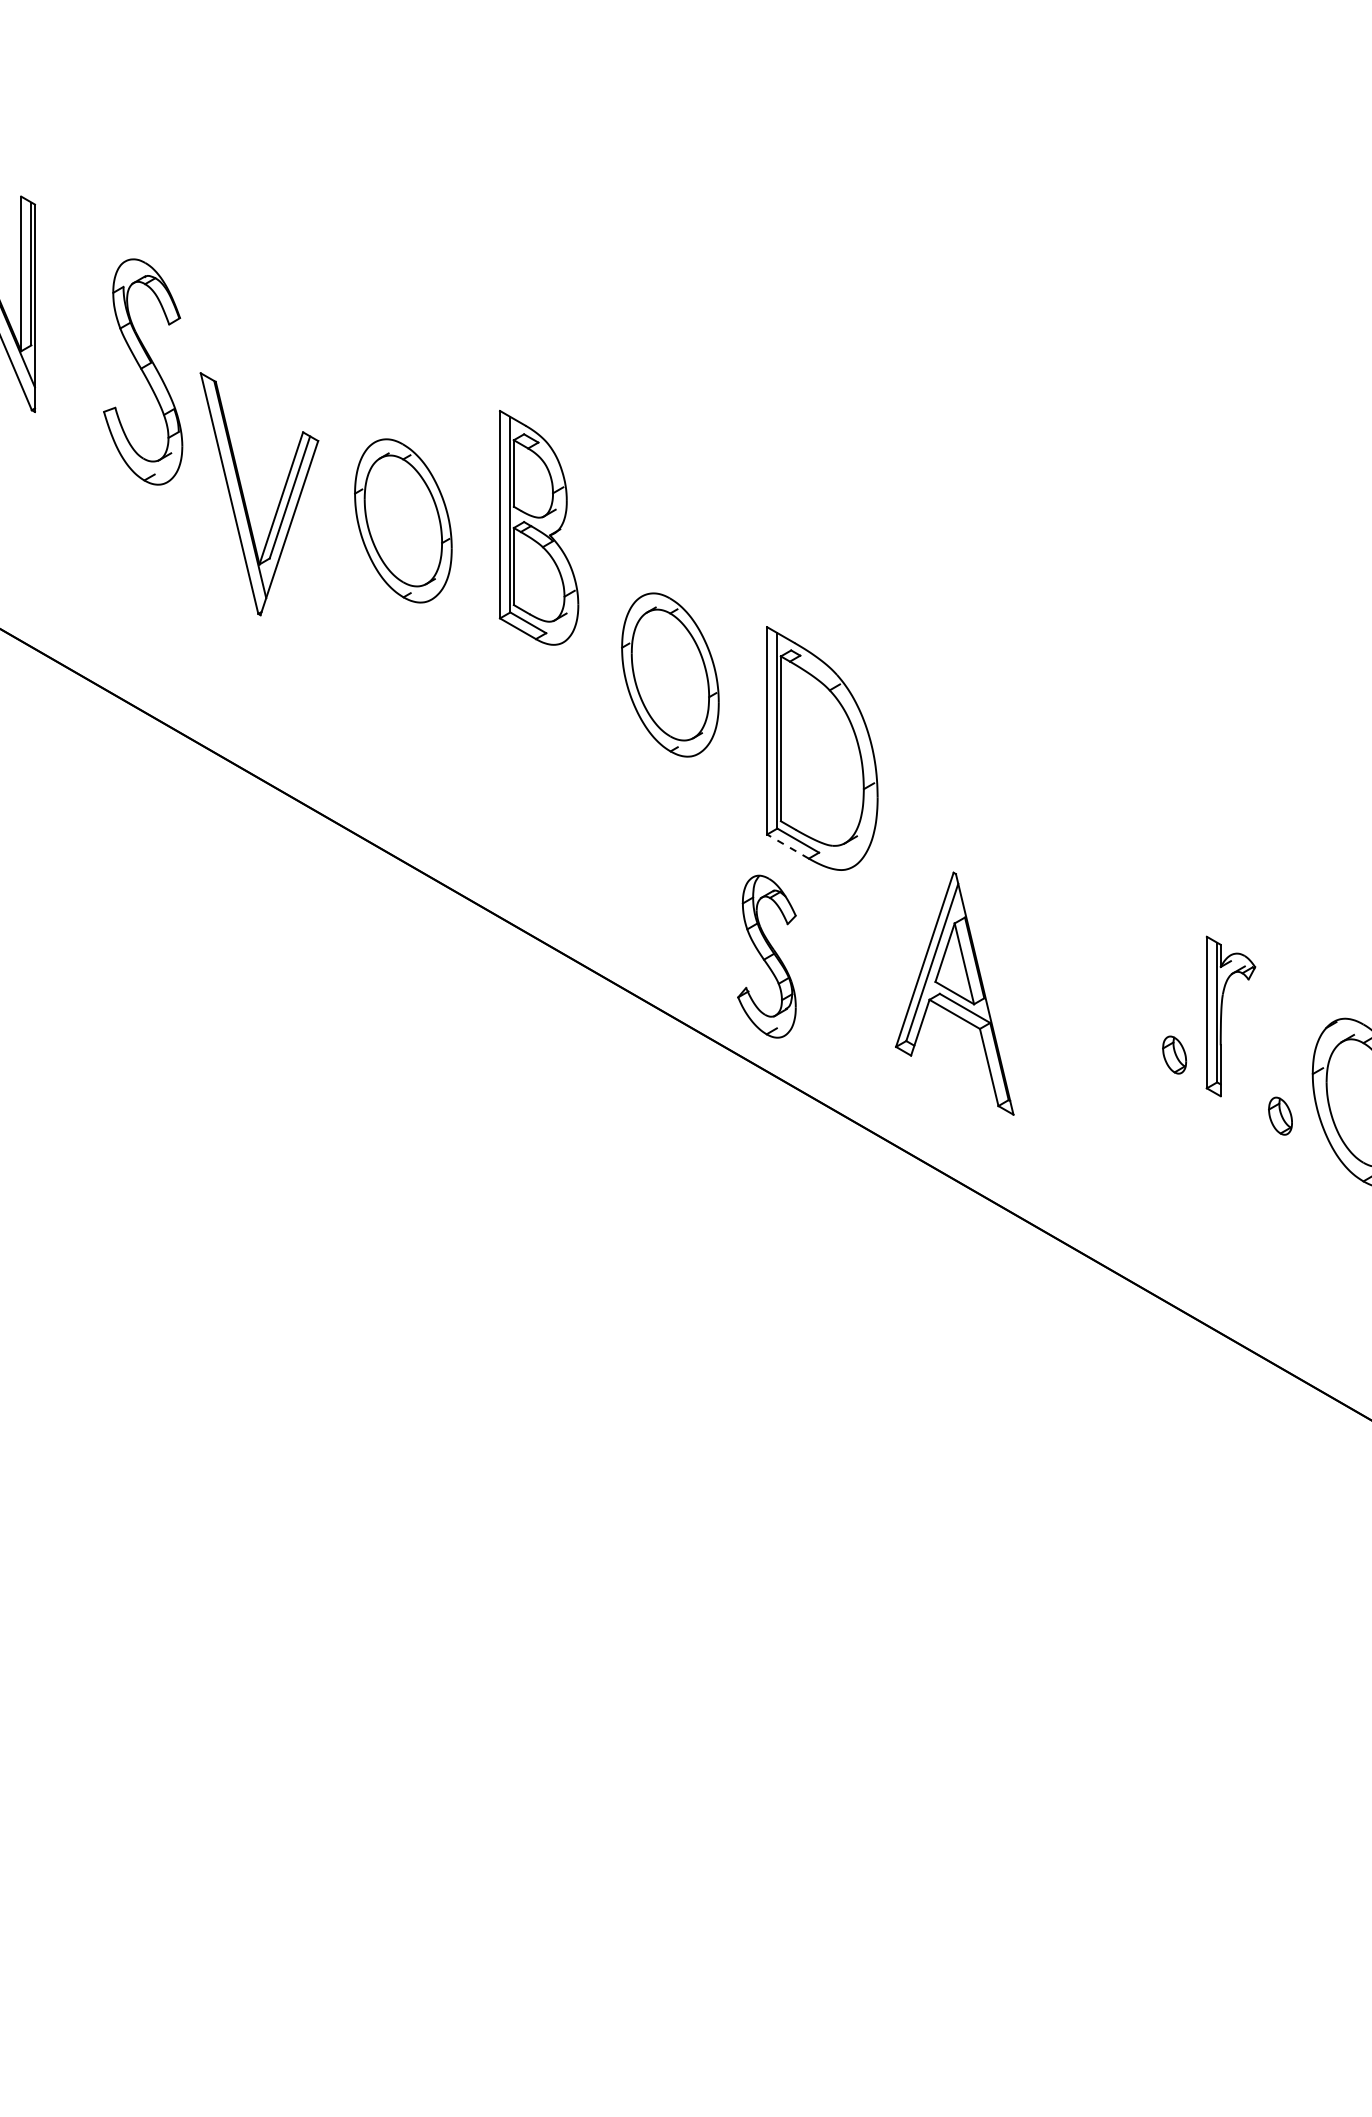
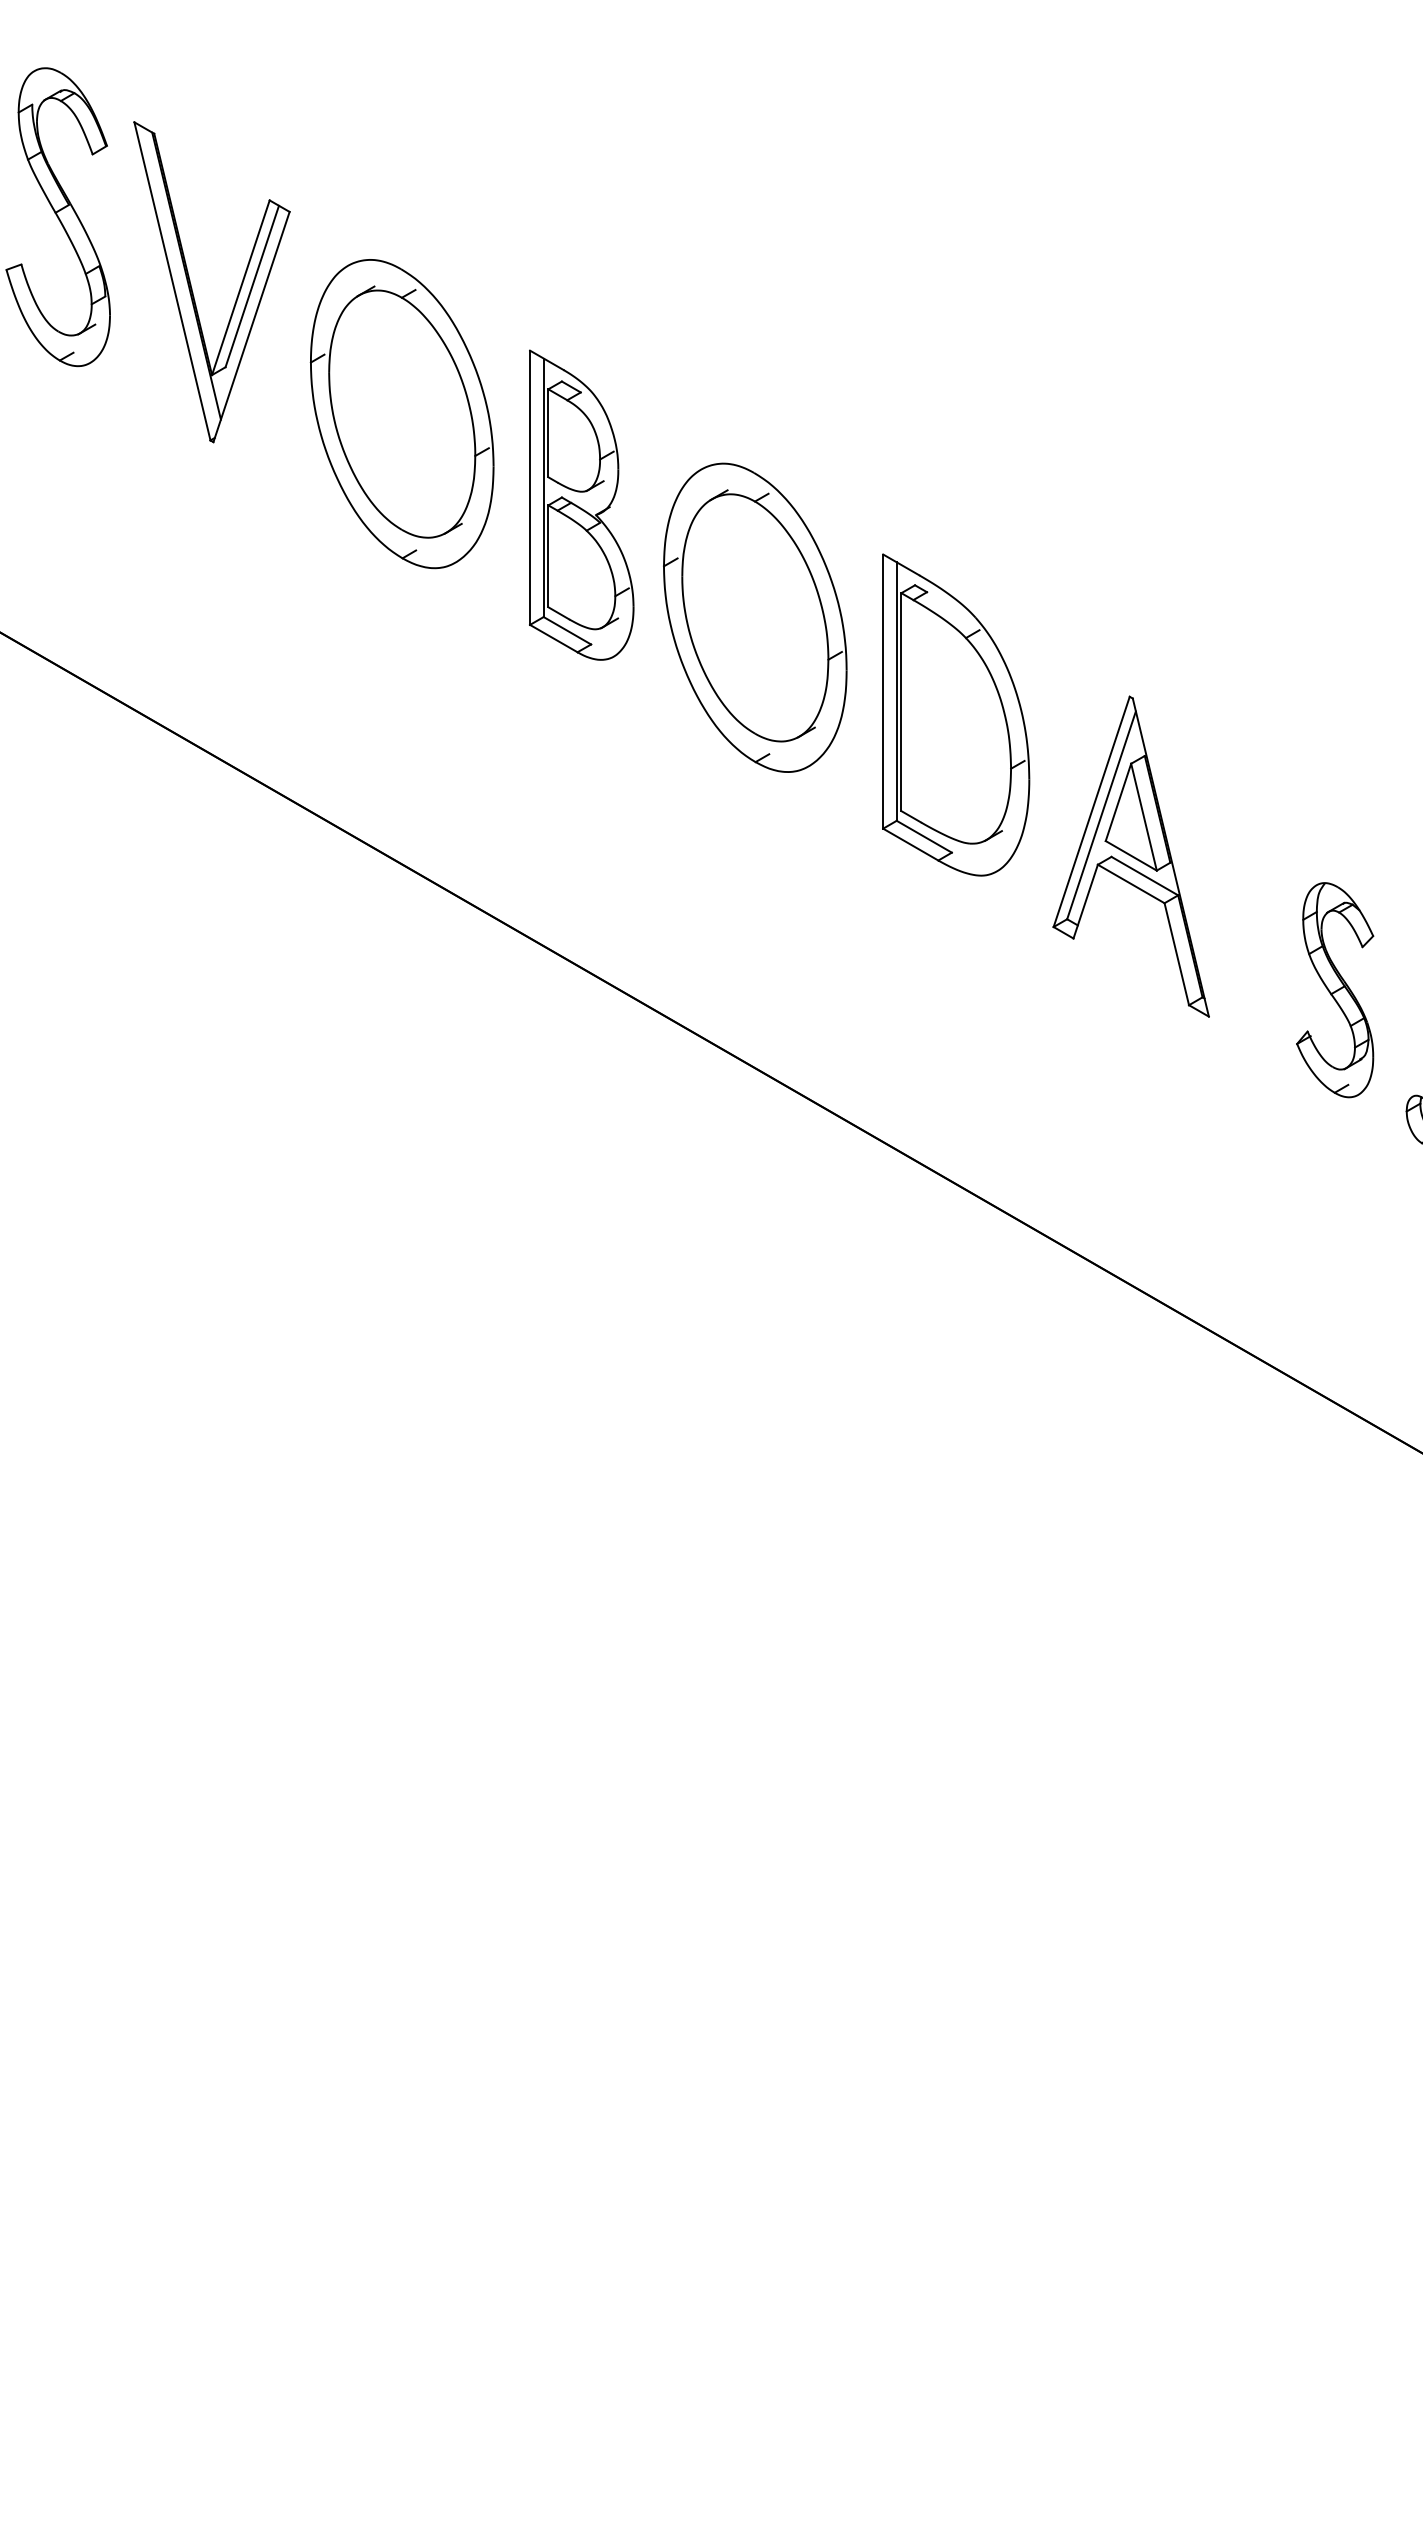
part: (244, 496) -> (192, 285), moved
part: (403, 520) -> (402, 413), size x1.43
part: (538, 527) -> (580, 504), moved
part: (670, 674) -> (755, 617), size x1.43
line: (787, 846) -> (910, 844), dashed -> solid
part: (766, 956) -> (1334, 989), moved
part: (954, 993) -> (1130, 856), moved

